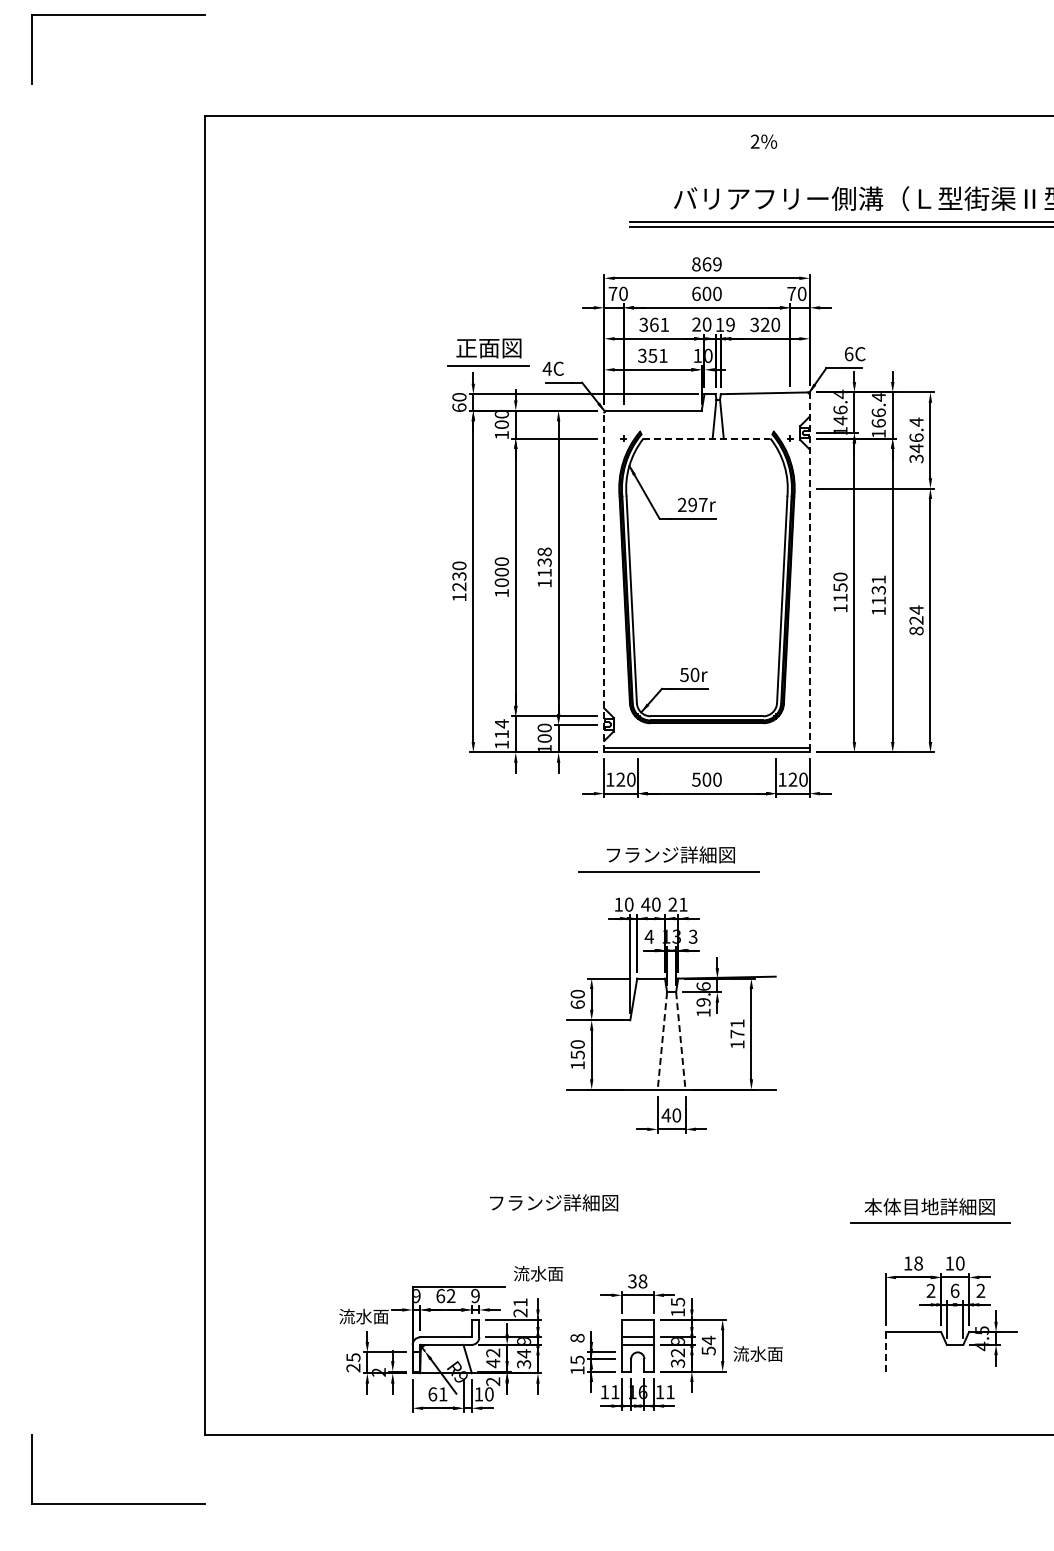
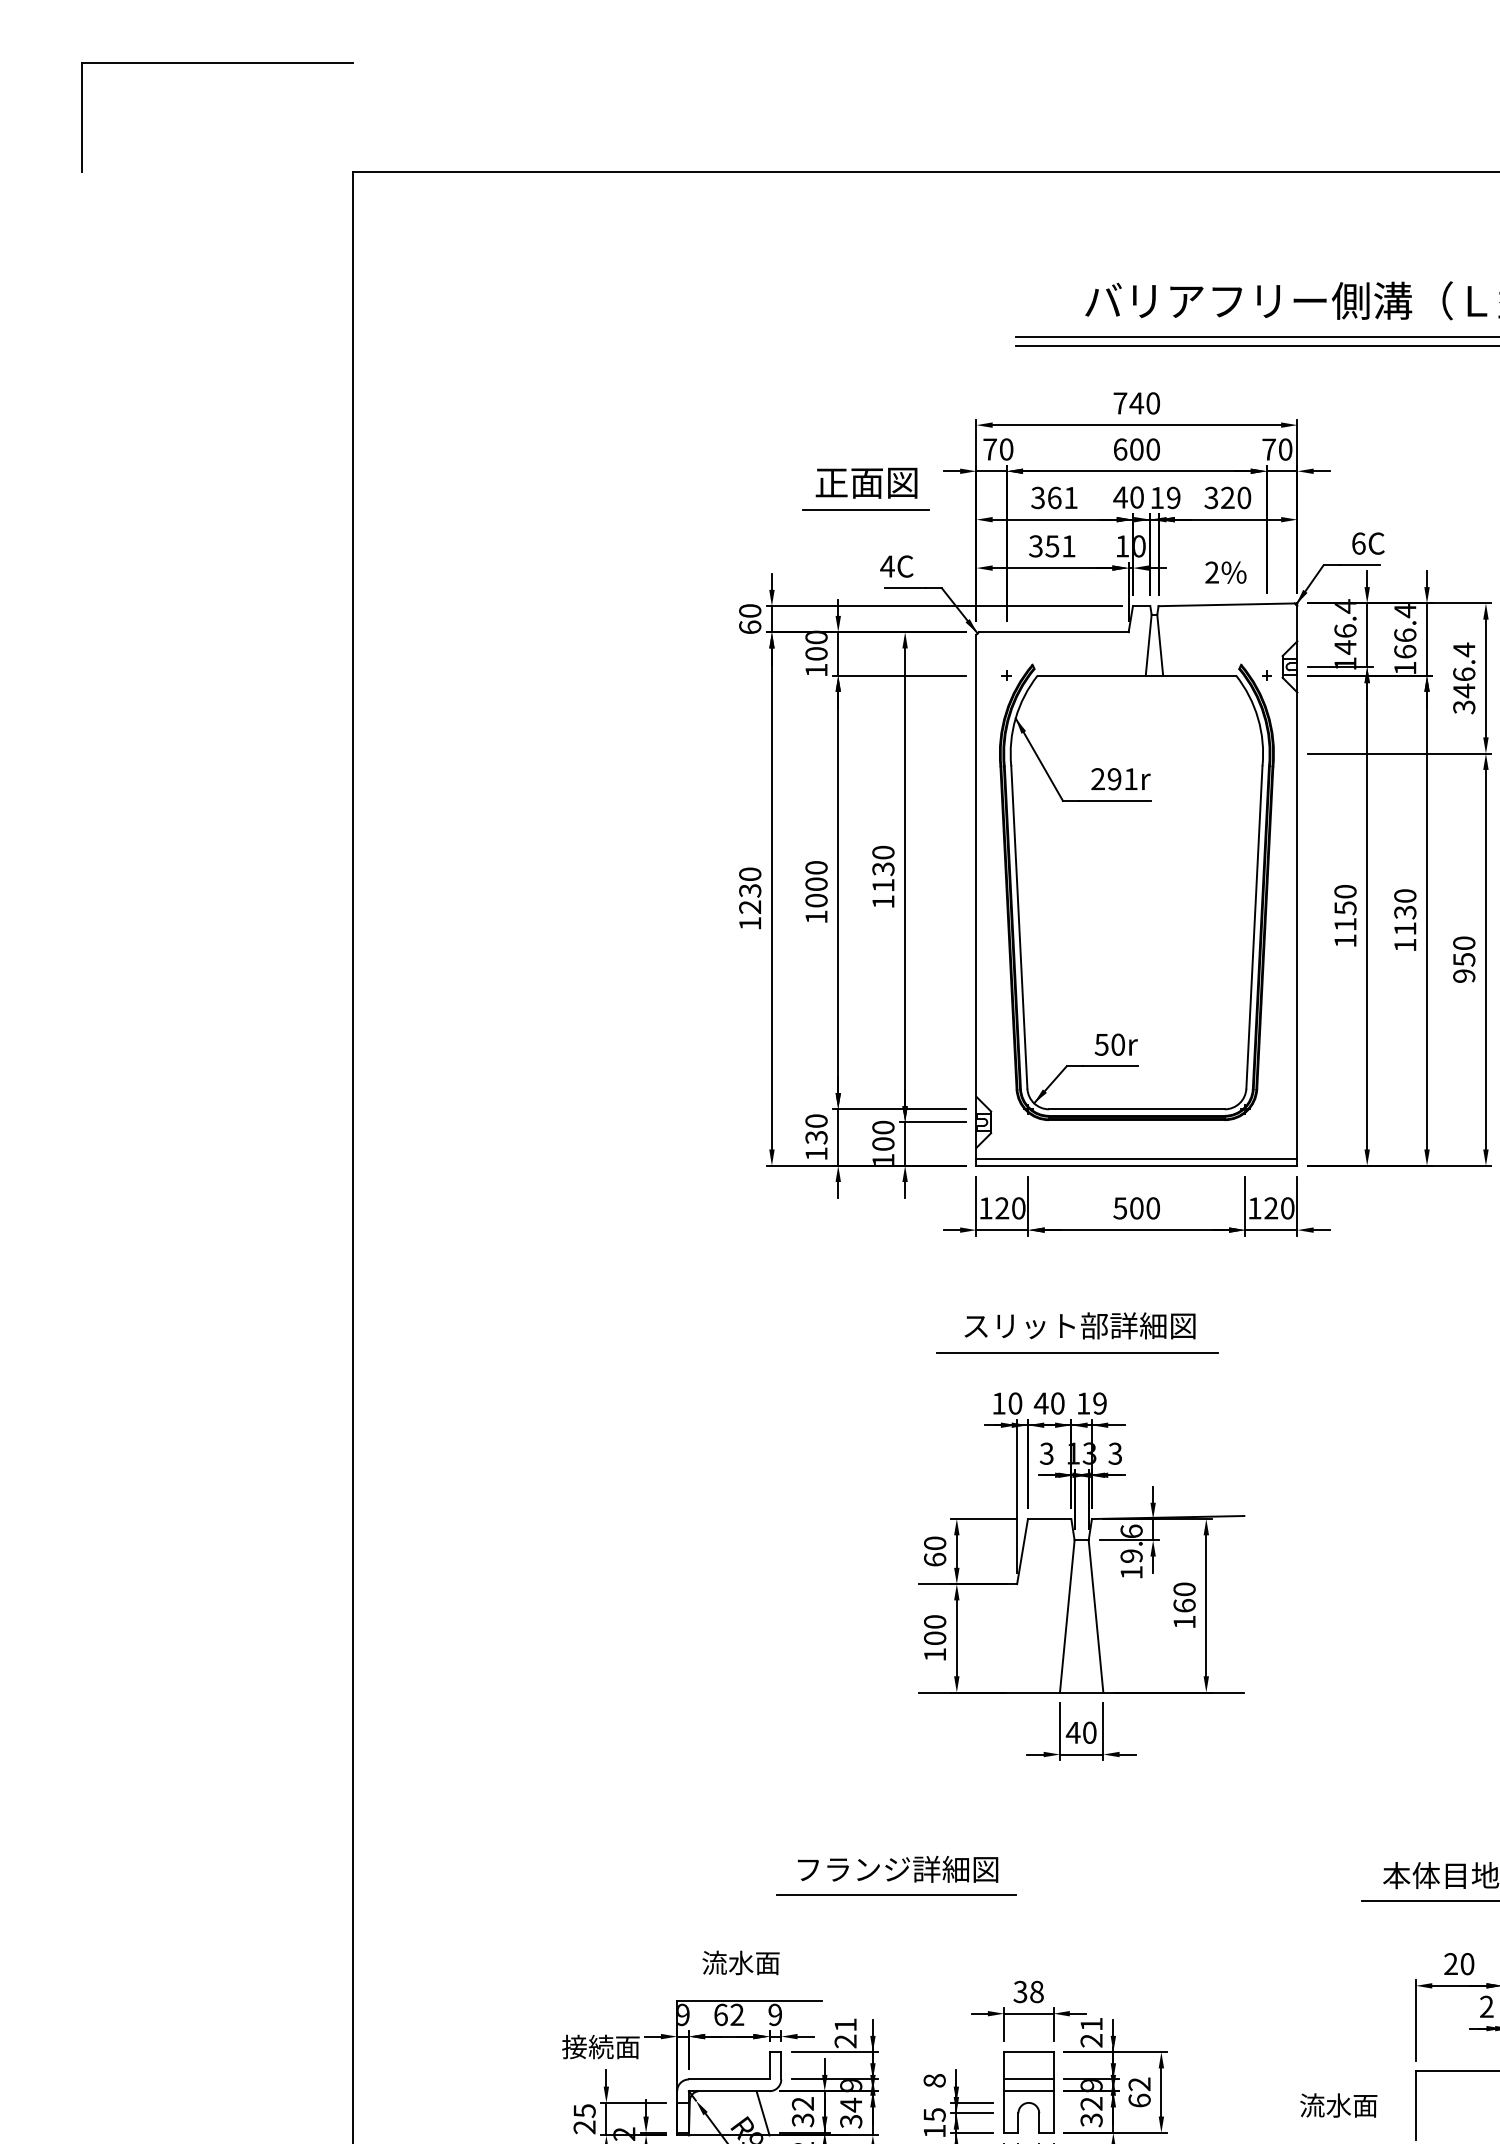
part: (118, 15) -> (217, 64), moved
text: (763, 141) -> (1225, 572), moved
text: (706, 264) -> (1136, 403), 869 -> 740
text: (696, 324) -> (1120, 497), 20 -> 40
part: (488, 352) -> (865, 489), moved
line: (707, 438) -> (1137, 675), dashed -> solid
text: (703, 504) -> (1131, 778), 297r -> 291r
text: (544, 551) -> (883, 851), 1138 -> 1130
line: (809, 572) -> (1297, 884), dashed -> solid
text: (878, 579) -> (1404, 895), 1131 -> 1130
line: (604, 582) -> (976, 900), dashed -> solid
text: (916, 620) -> (1464, 959), 824 -> 950
text: (501, 728) -> (815, 1128), 114 -> 130
text: (670, 854) -> (1079, 1325), フランジ詳細図 -> スリット部詳細図
text: (677, 904) -> (1090, 1403), 21 -> 19
text: (648, 936) -> (1045, 1453), 4 -> 3
text: (737, 1028) -> (1184, 1596), 171 -> 160
line: (662, 1040) -> (1067, 1615), dashed -> solid
line: (680, 1040) -> (1095, 1615), dashed -> solid
text: (577, 1054) -> (934, 1637), 150 -> 100
line: (552, 1219) -> (895, 1895), added
text: (912, 1263) -> (1457, 1964), 18 -> 20
text: (538, 1273) -> (740, 1962), moved
text: (677, 1306) -> (1090, 2031), 15 -> 21
text: (355, 1316) -> (587, 2046), 流水面 -> 接続面
text: (708, 1345) -> (1139, 2092), 54 -> 62
text: (757, 1353) -> (1337, 2104), moved
line: (885, 1354) -> (1415, 2106), dashed -> solid
text: (493, 1363) -> (803, 2120), 42 -> 32

